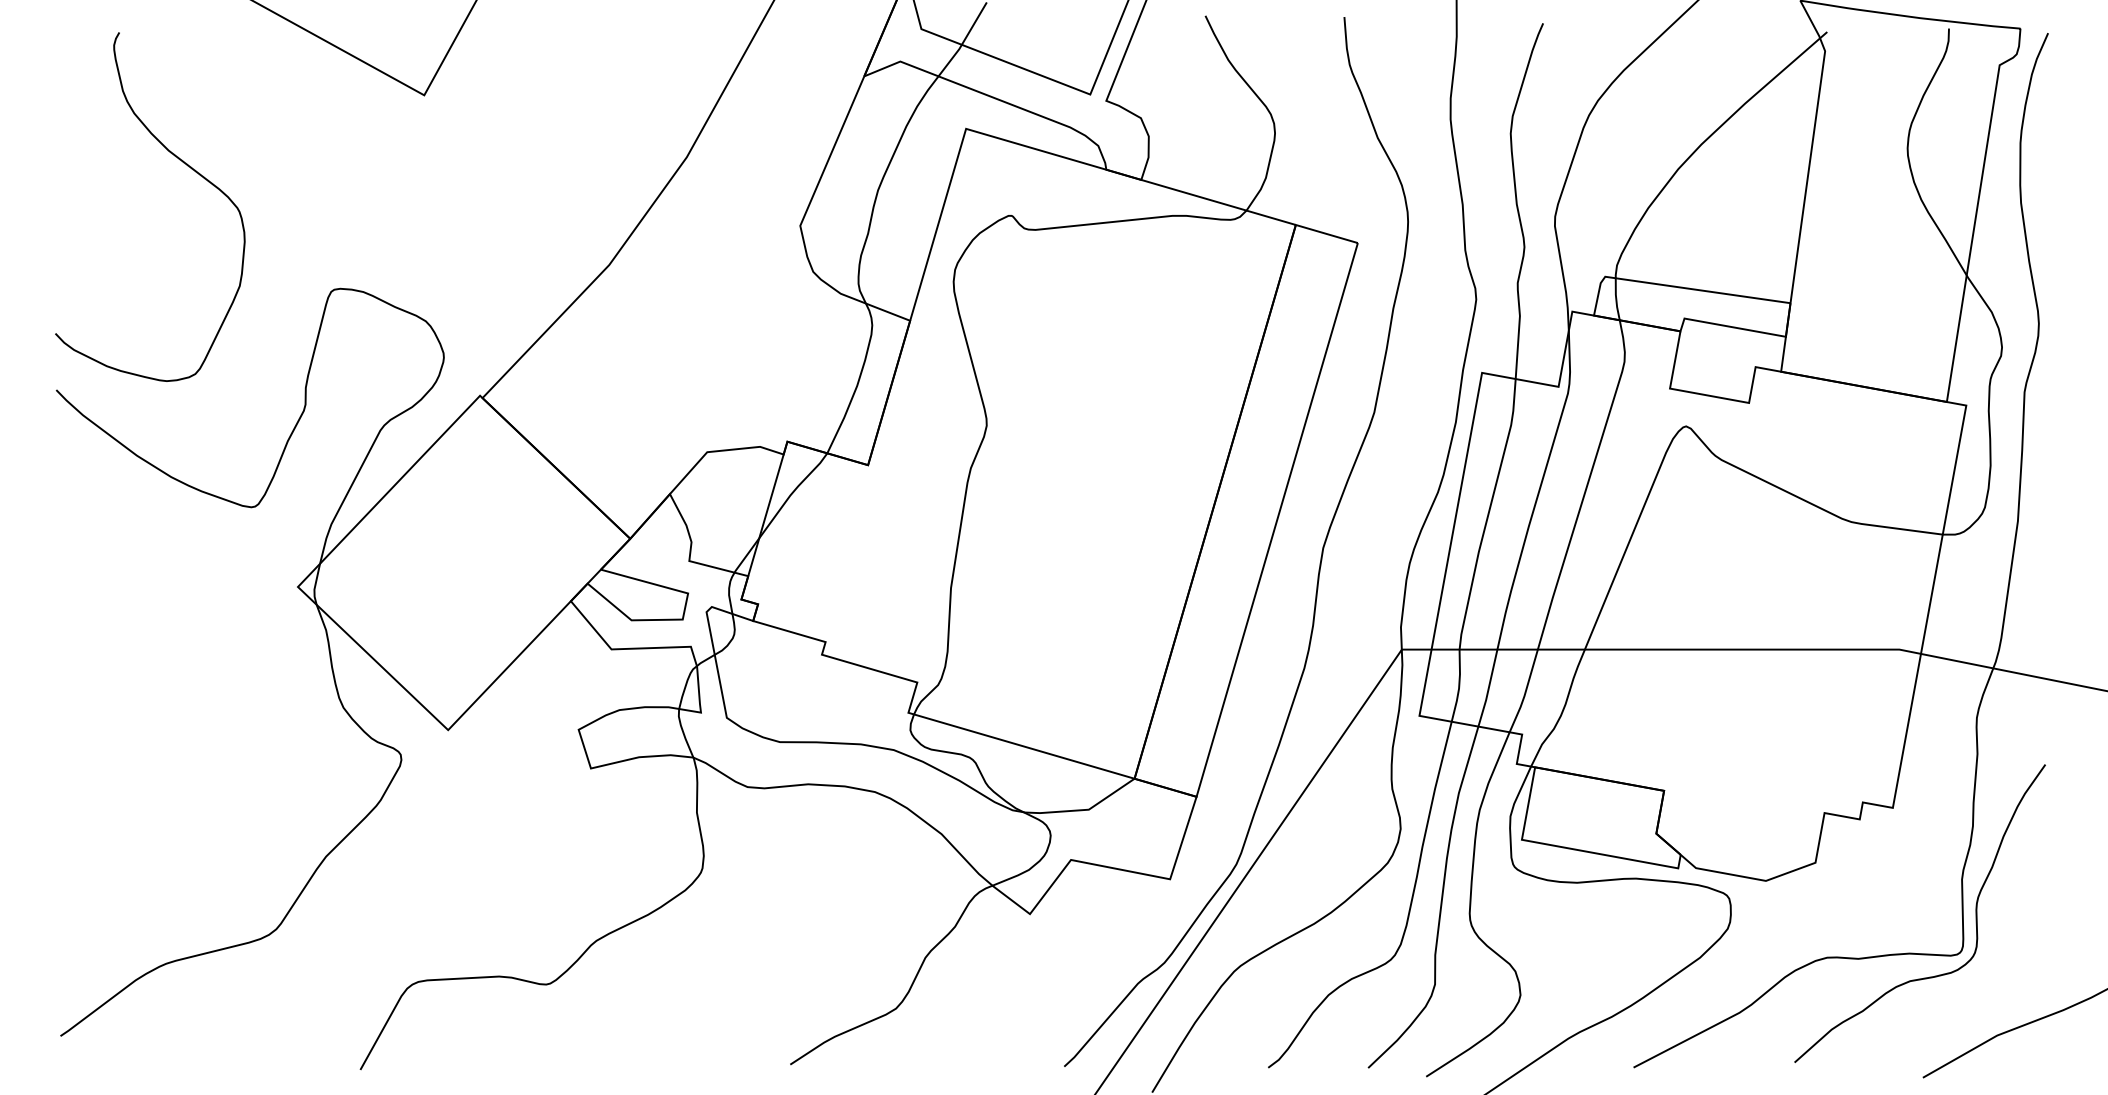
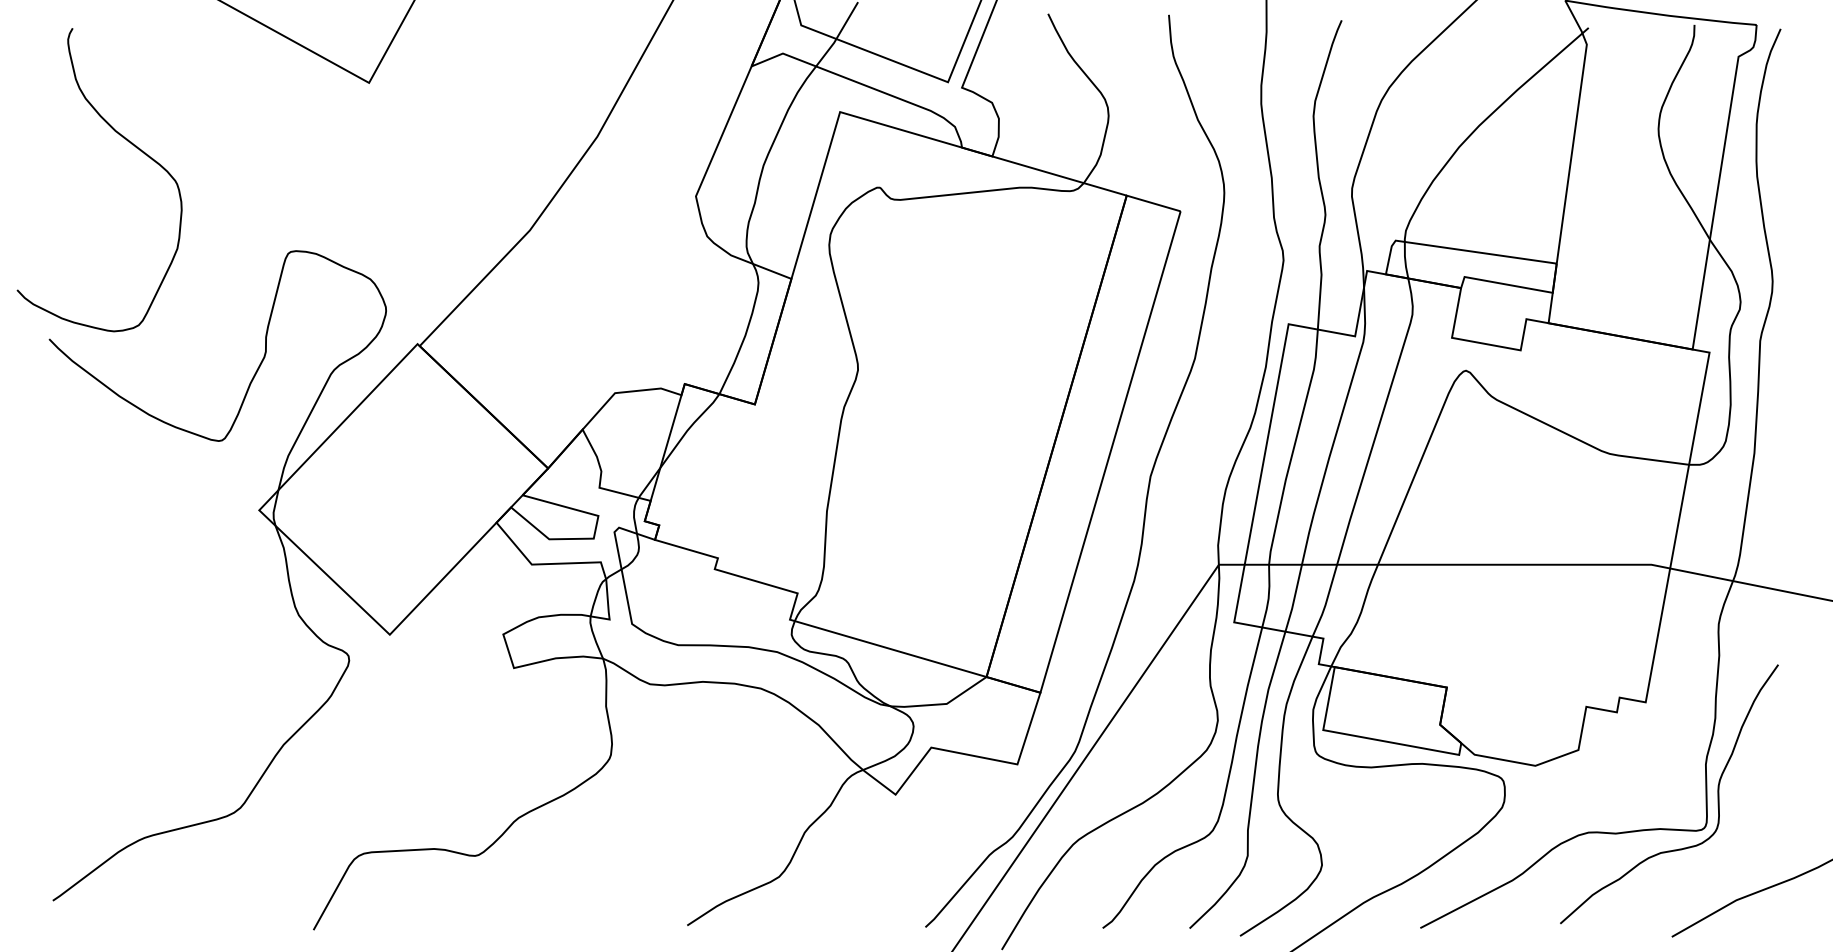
curve: (183, 163) -> (128, 142), moved

